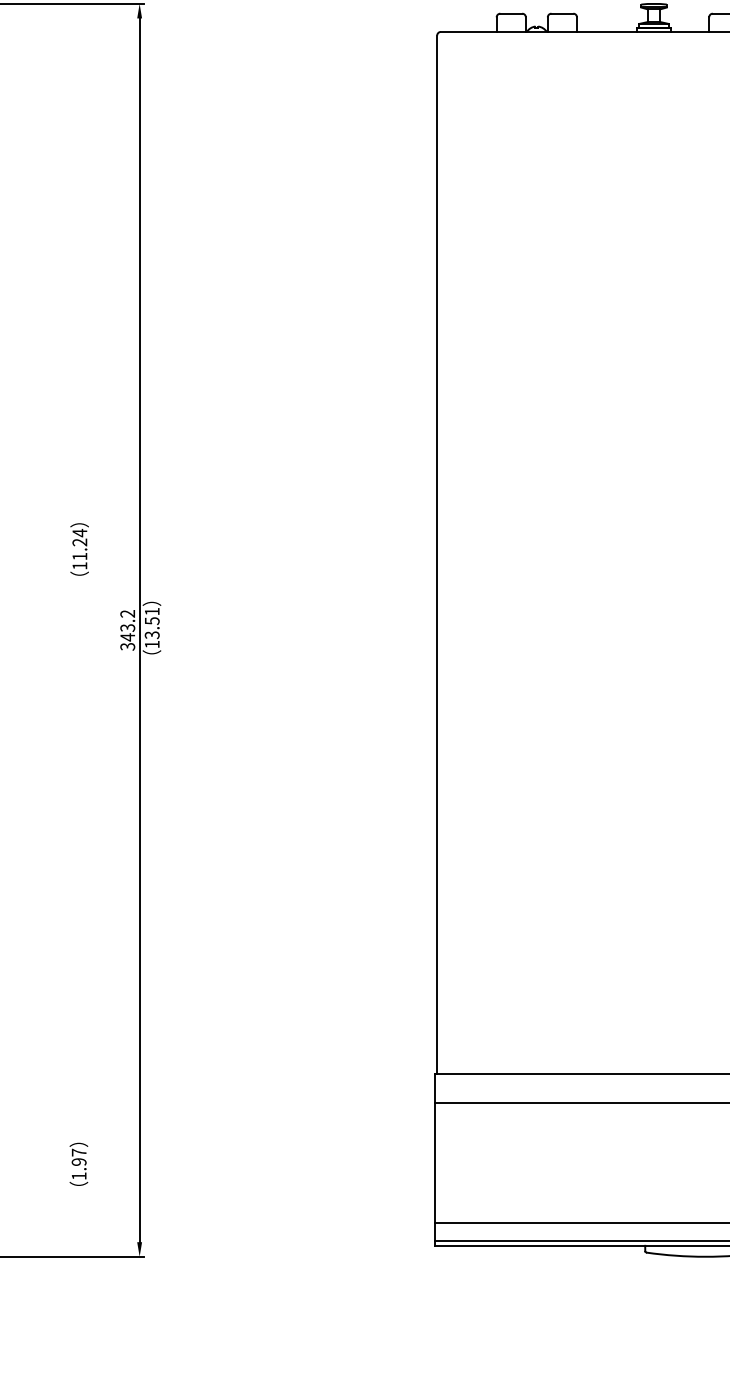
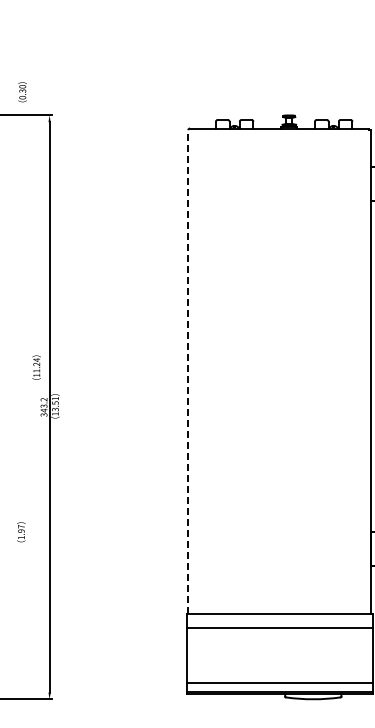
text: (79, 549) -> (36, 367), moved
line: (437, 553) -> (188, 371), solid -> dashed
text: (79, 1164) -> (21, 532), moved

